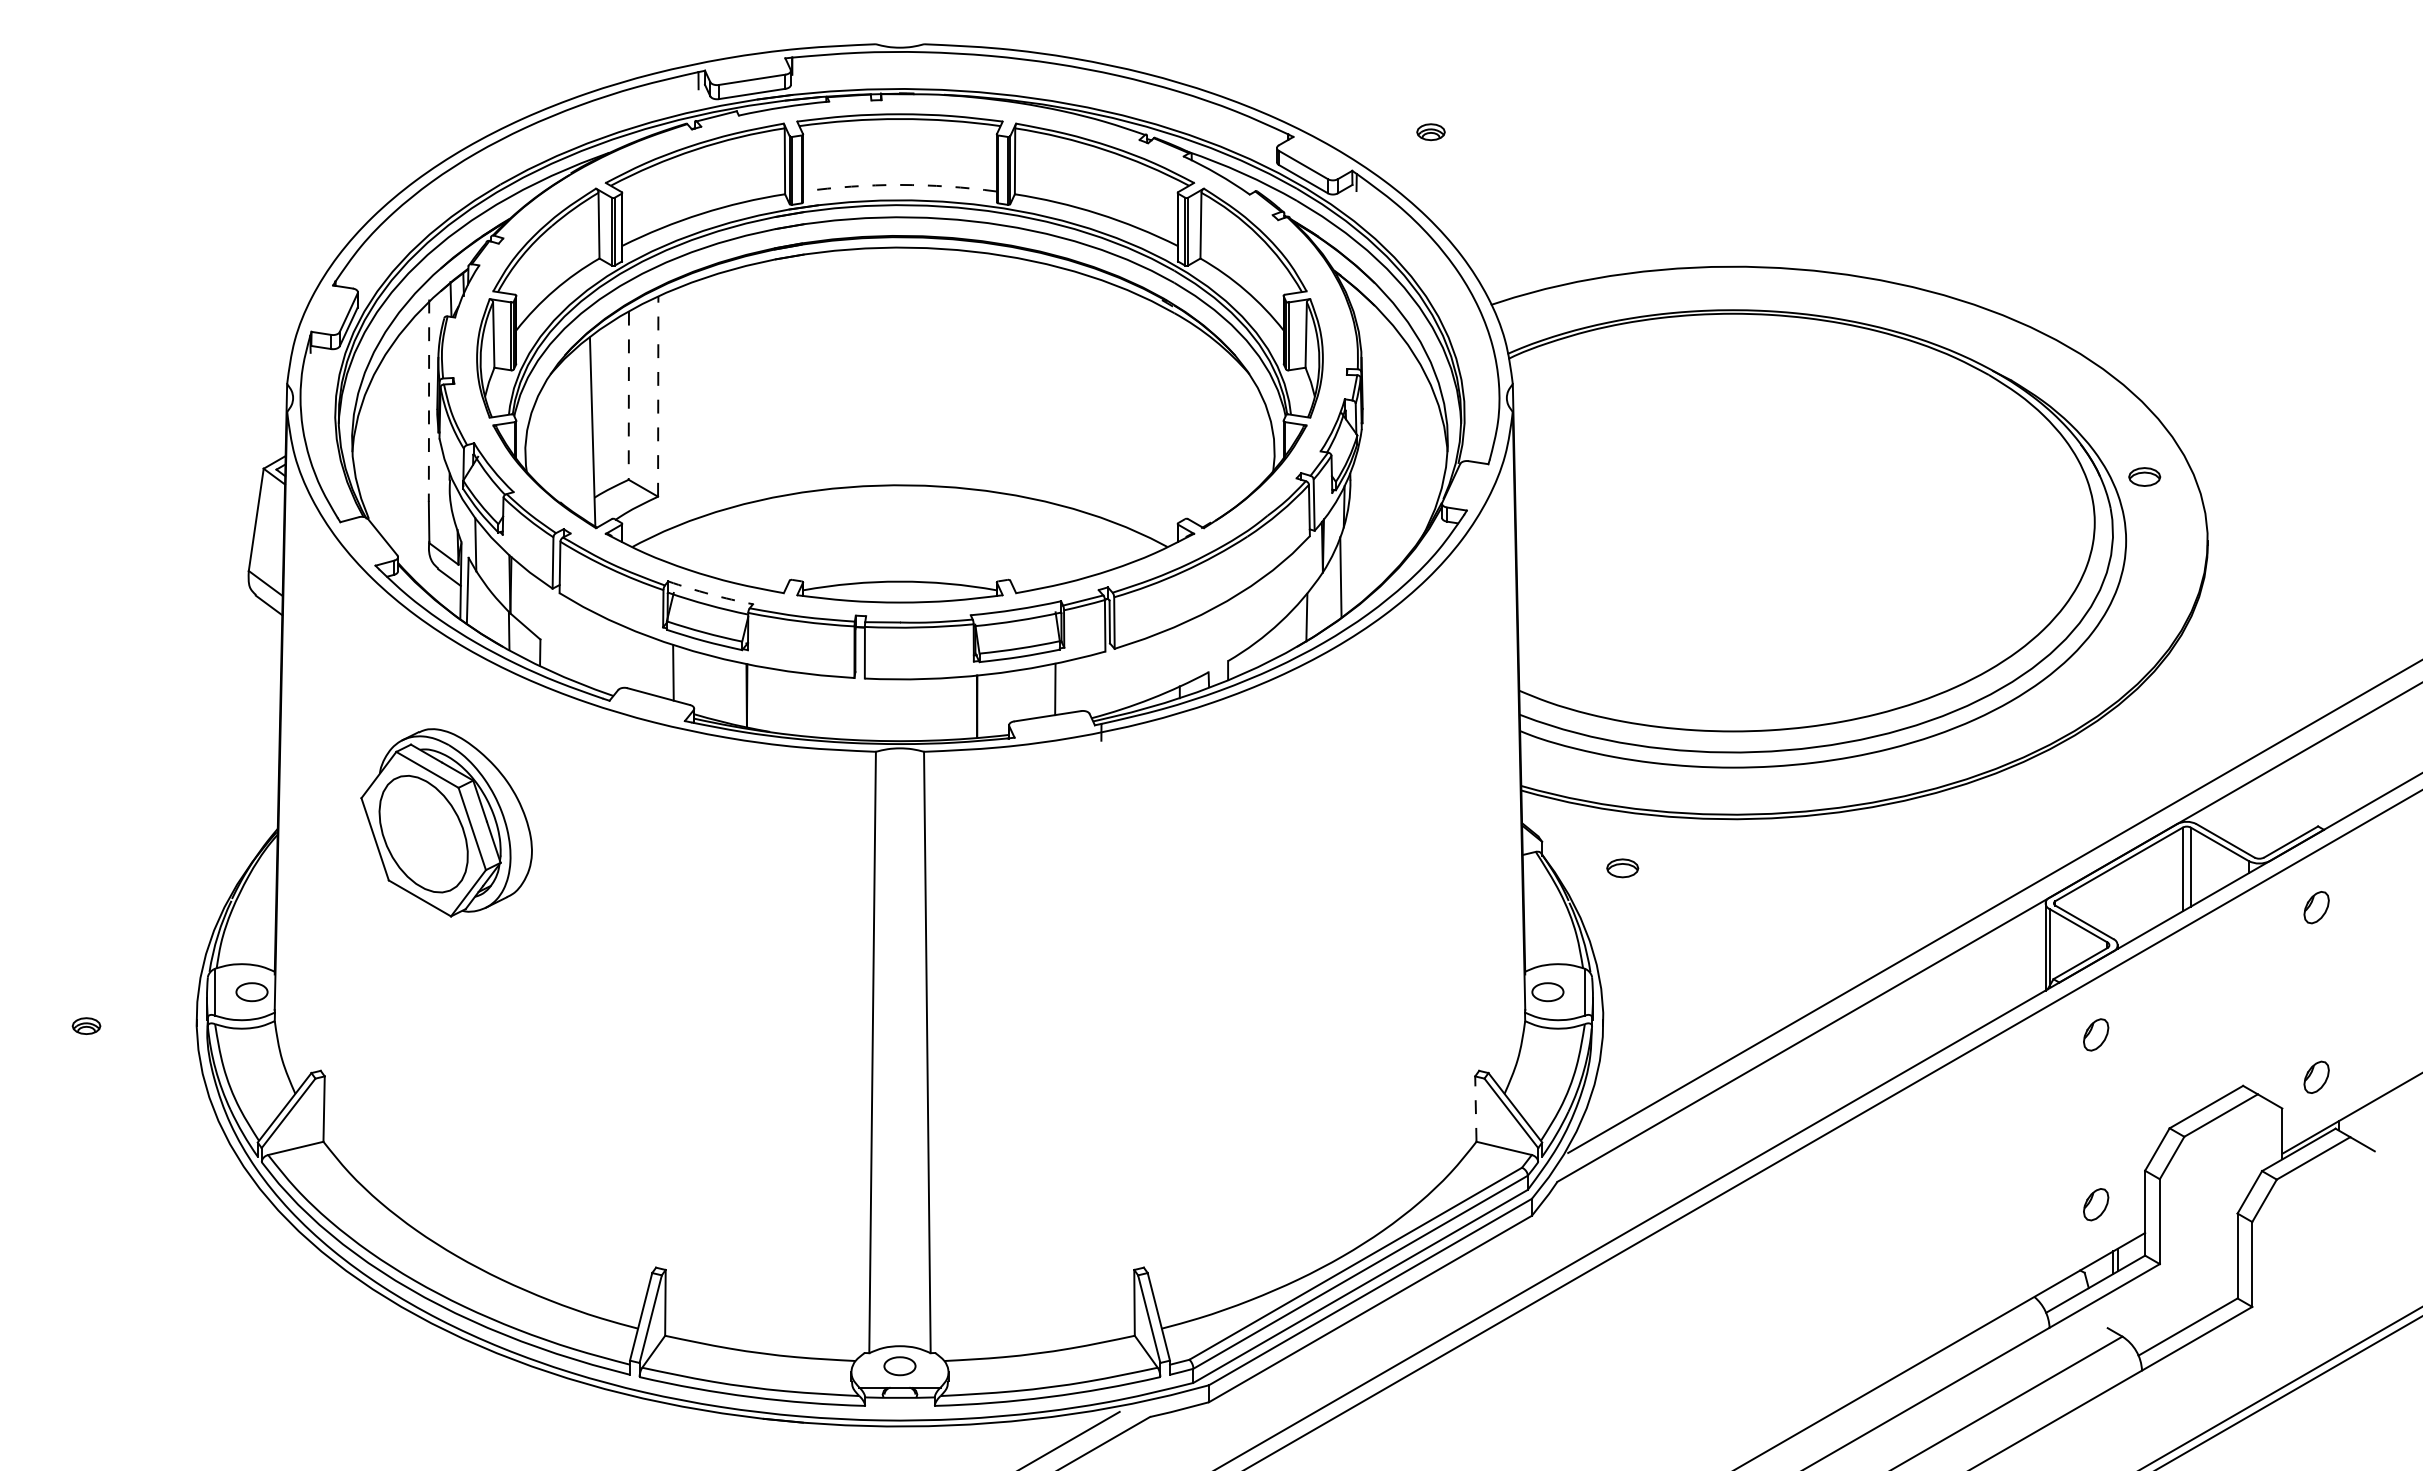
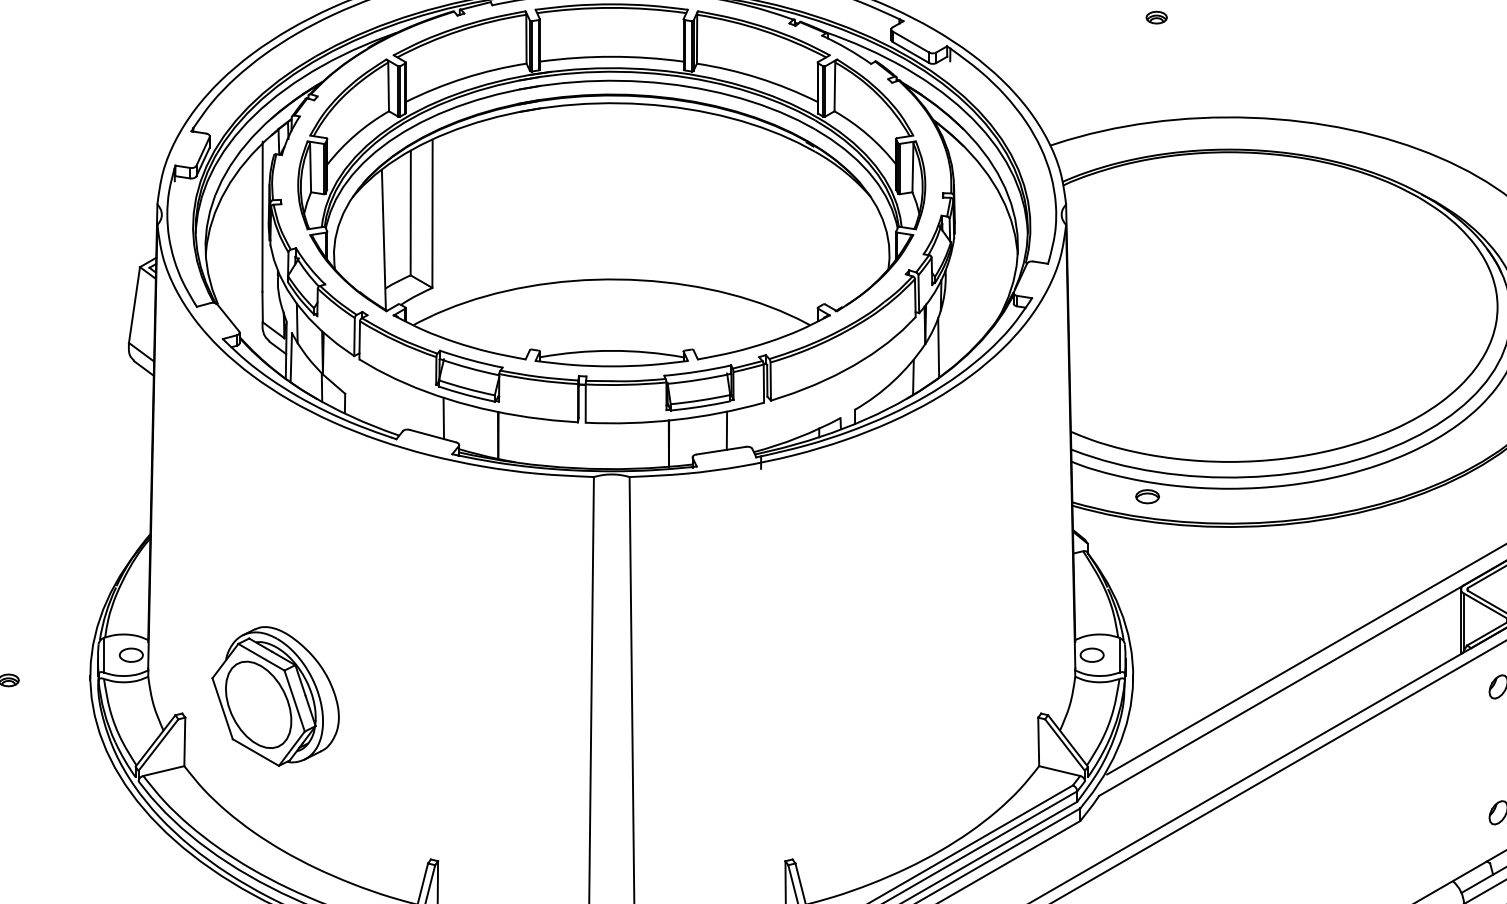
part: (1430, 132) -> (1156, 17), moved
arc: (899, 184) -> (611, 56), dashed -> solid
line: (628, 396) -> (410, 213), dashed -> solid
line: (658, 396) -> (432, 213), dashed -> solid
line: (429, 401) -> (262, 217), dashed -> solid
arc: (710, 594) -> (471, 360), dashed -> solid
part: (446, 822) -> (275, 696), moved
part: (1622, 868) -> (1147, 496), moved
line: (1475, 1109) -> (1038, 742), dashed -> solid

